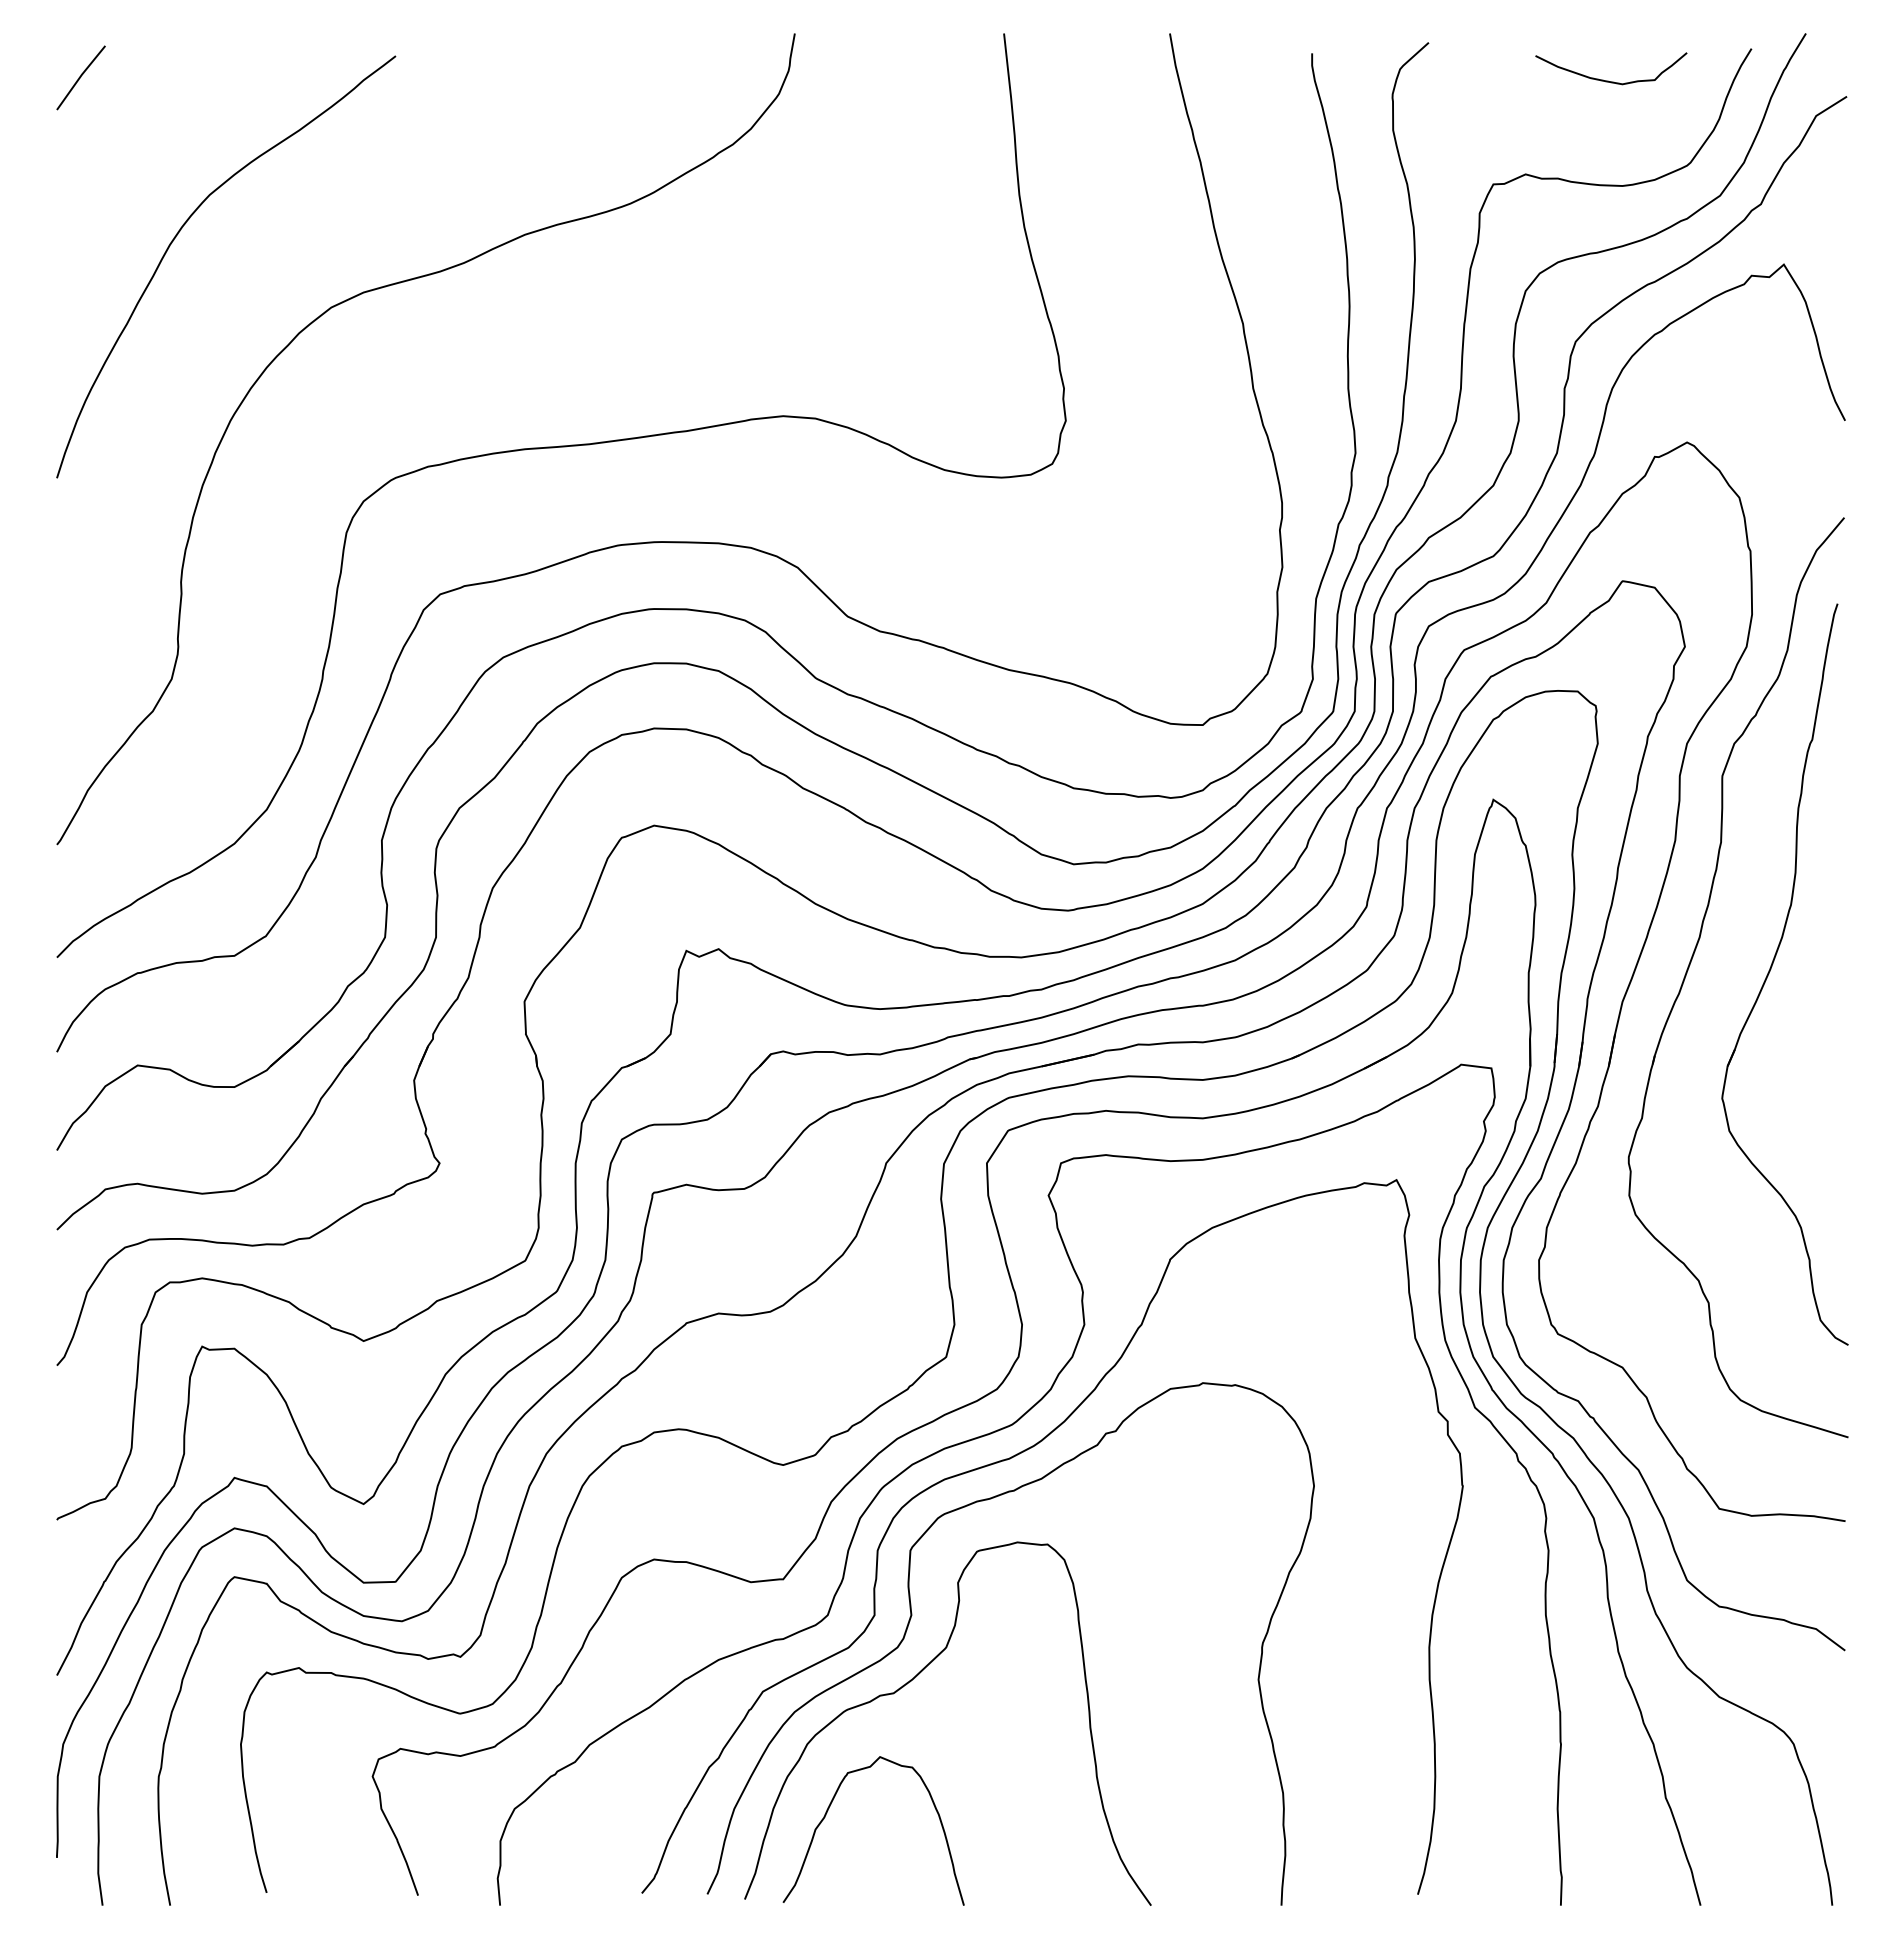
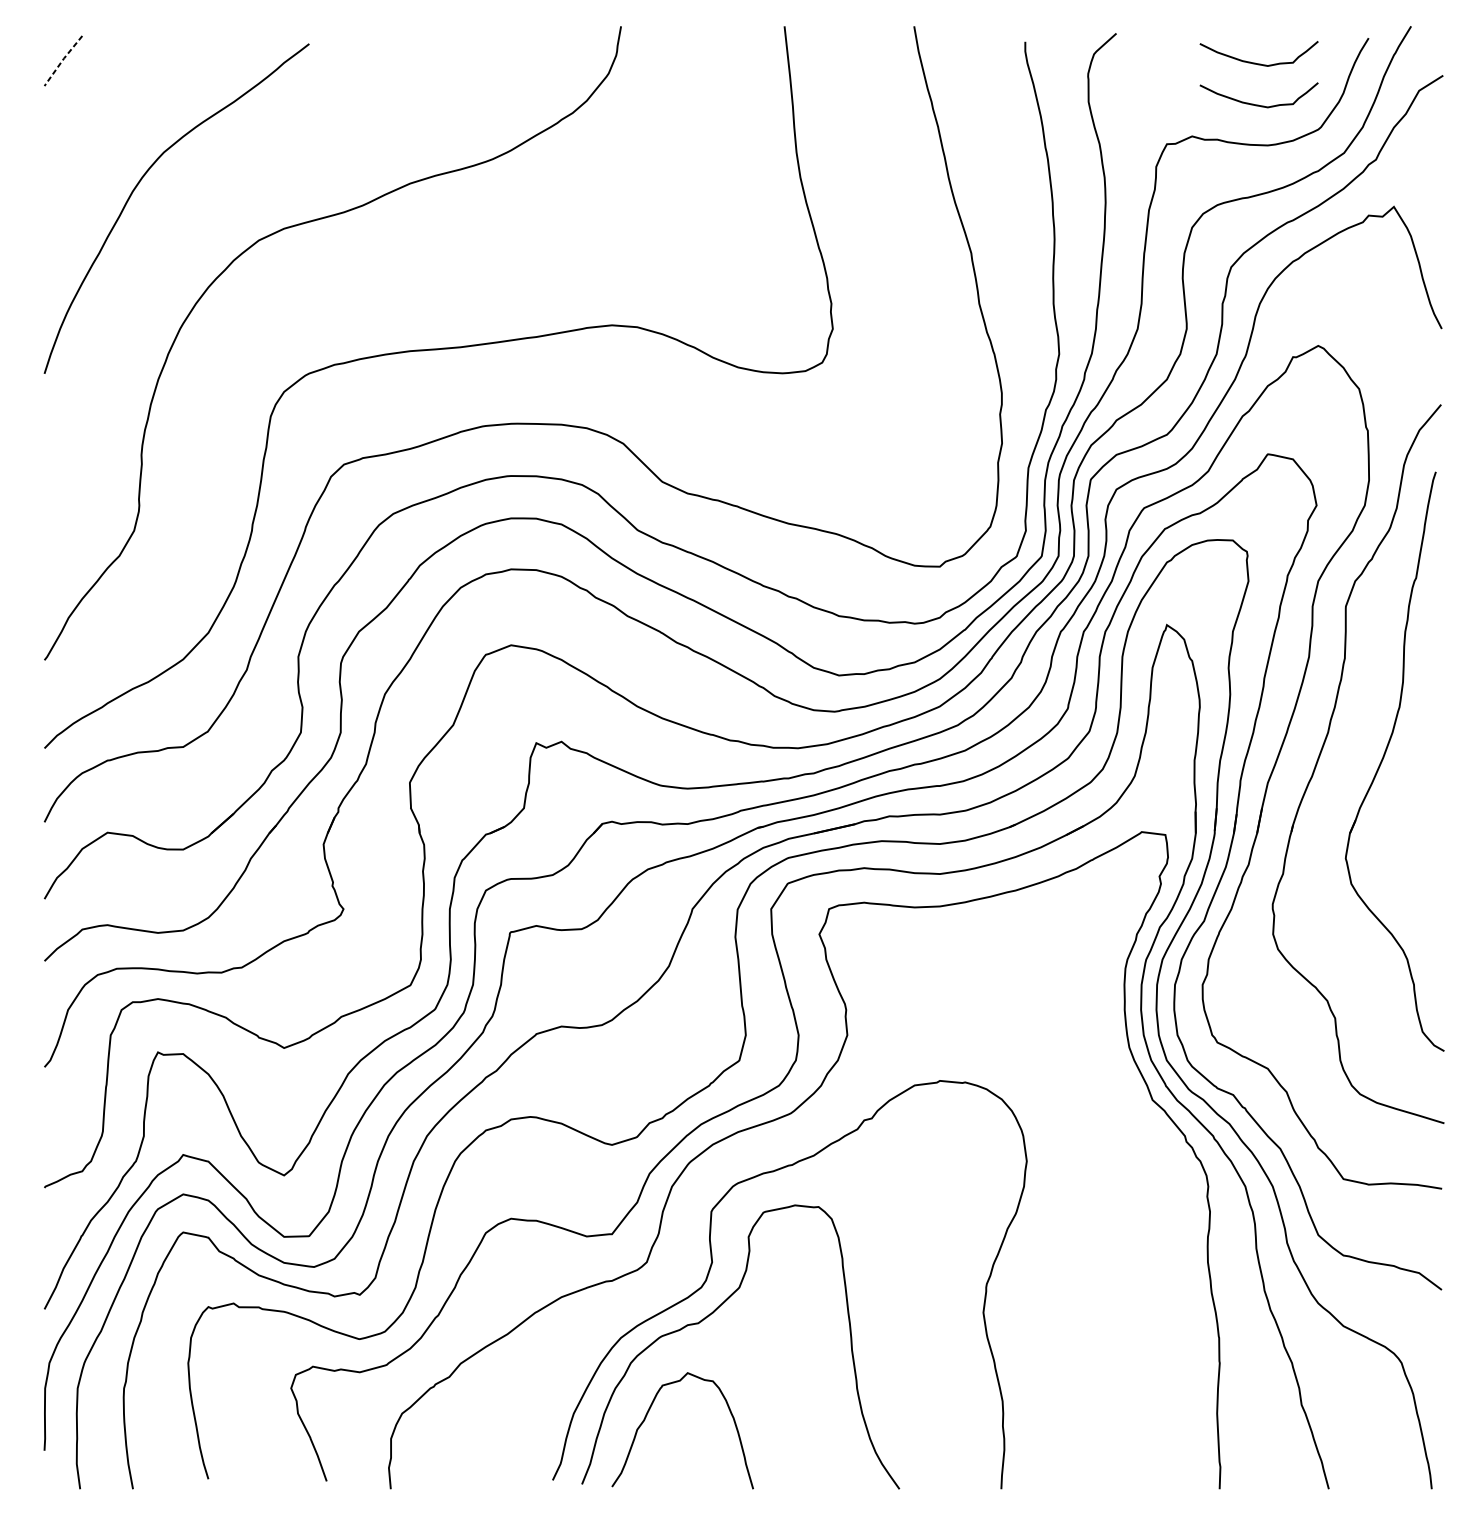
line: (80, 77) -> (62, 60), solid -> dashed
curve: (1608, 133) -> (1256, 104), added
curve: (1012, 1458) -> (791, 1139), removed

